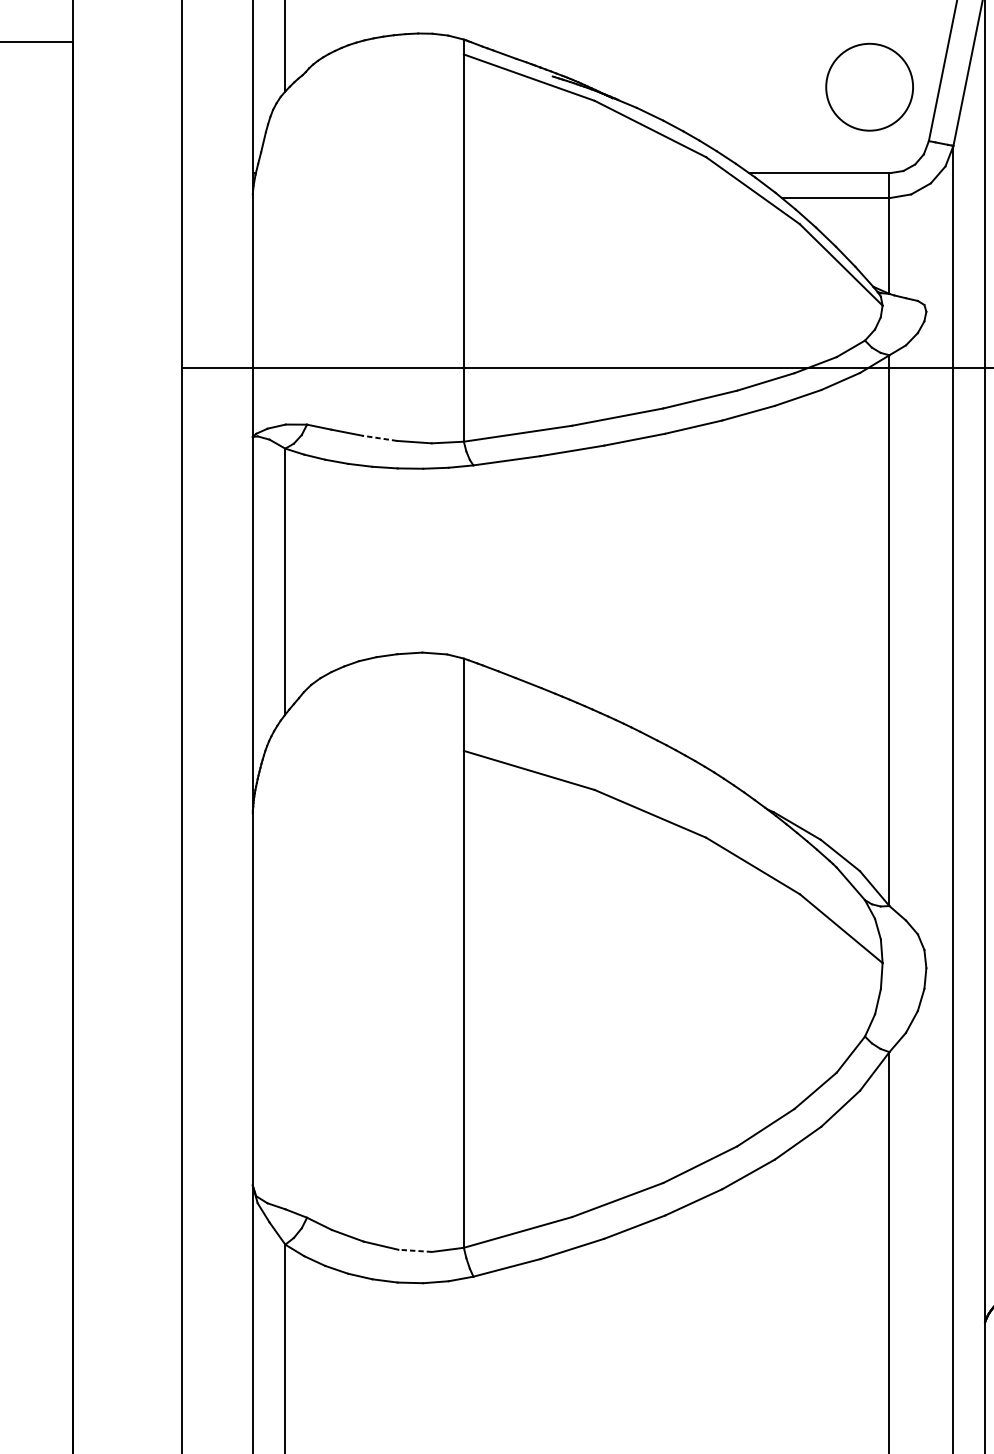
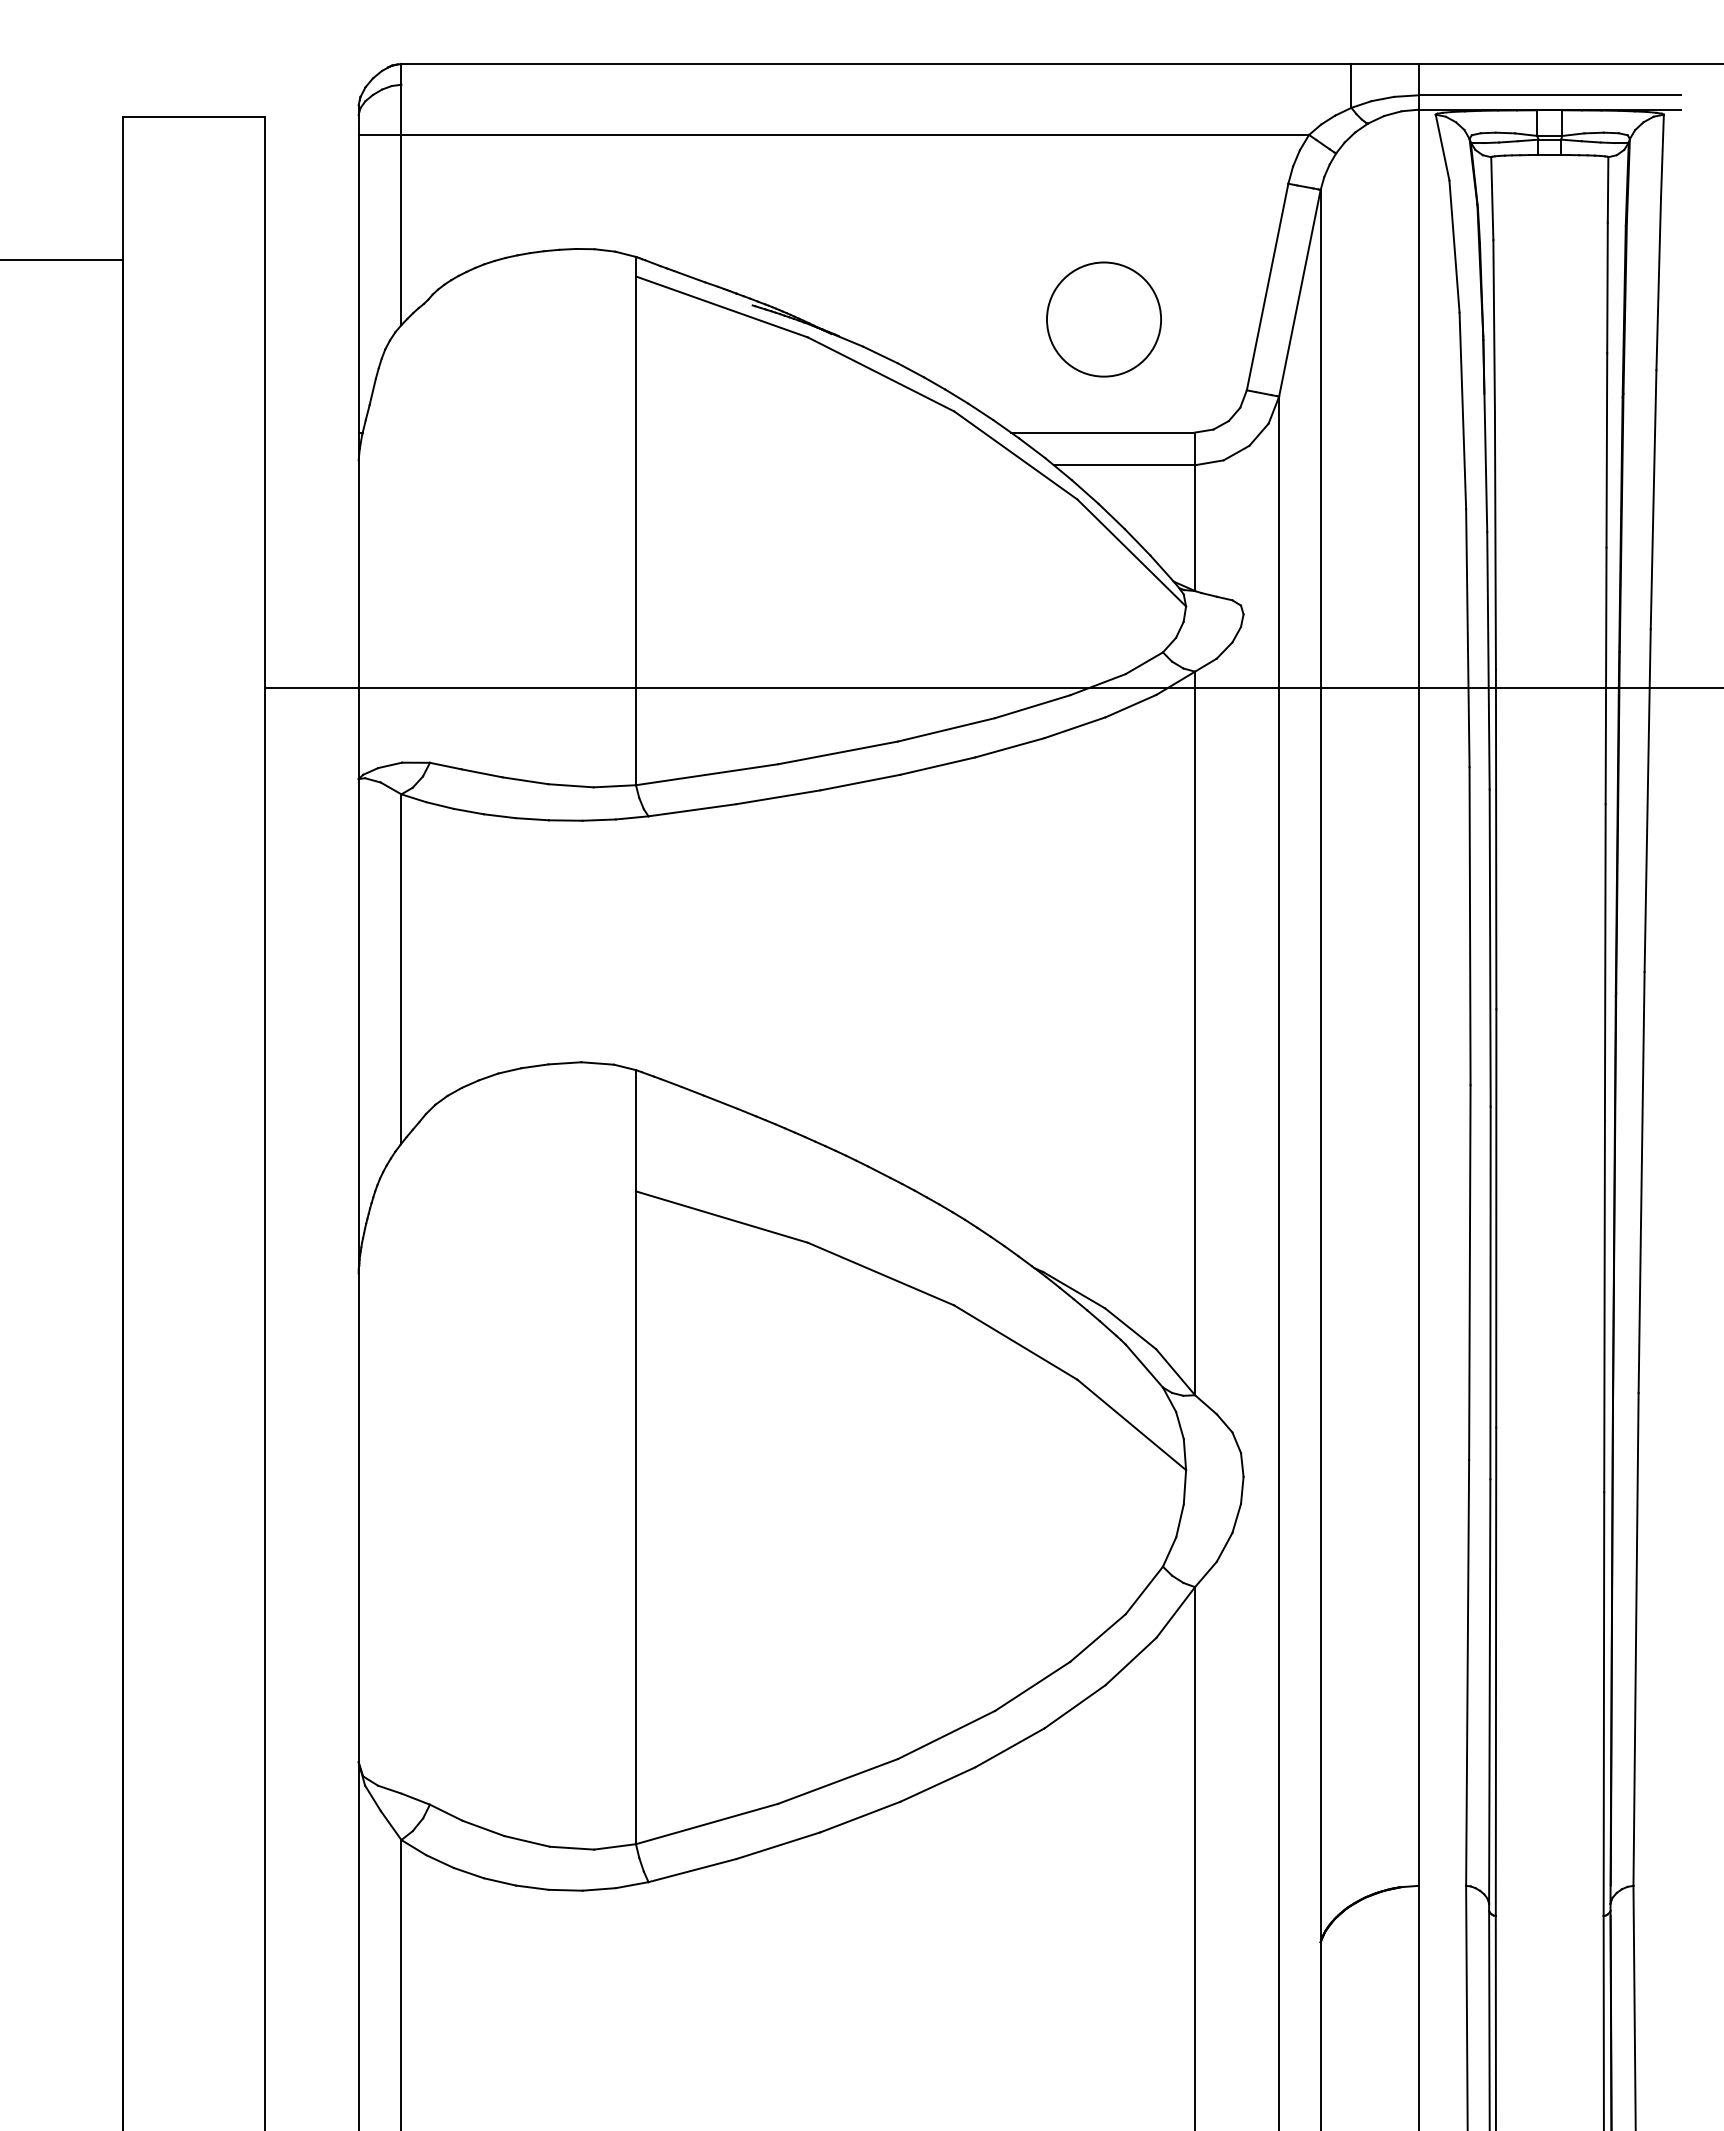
circle: (869, 87) -> (1103, 319), moved
line: (379, 438) -> (525, 780), dashed -> solid
line: (414, 1251) -> (571, 1848), dashed -> solid

